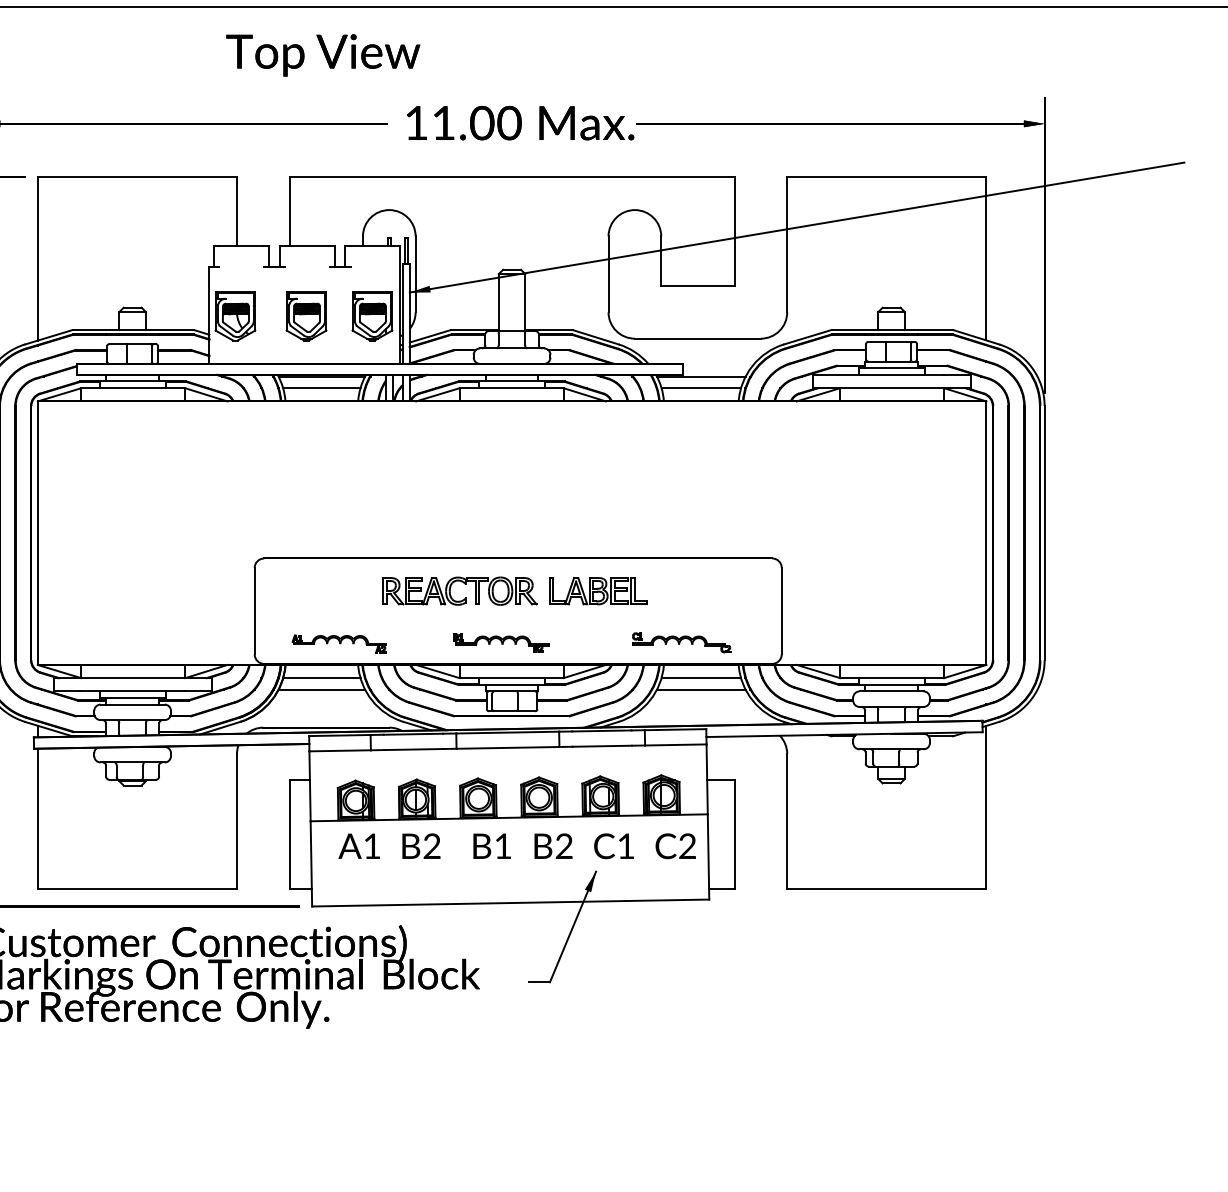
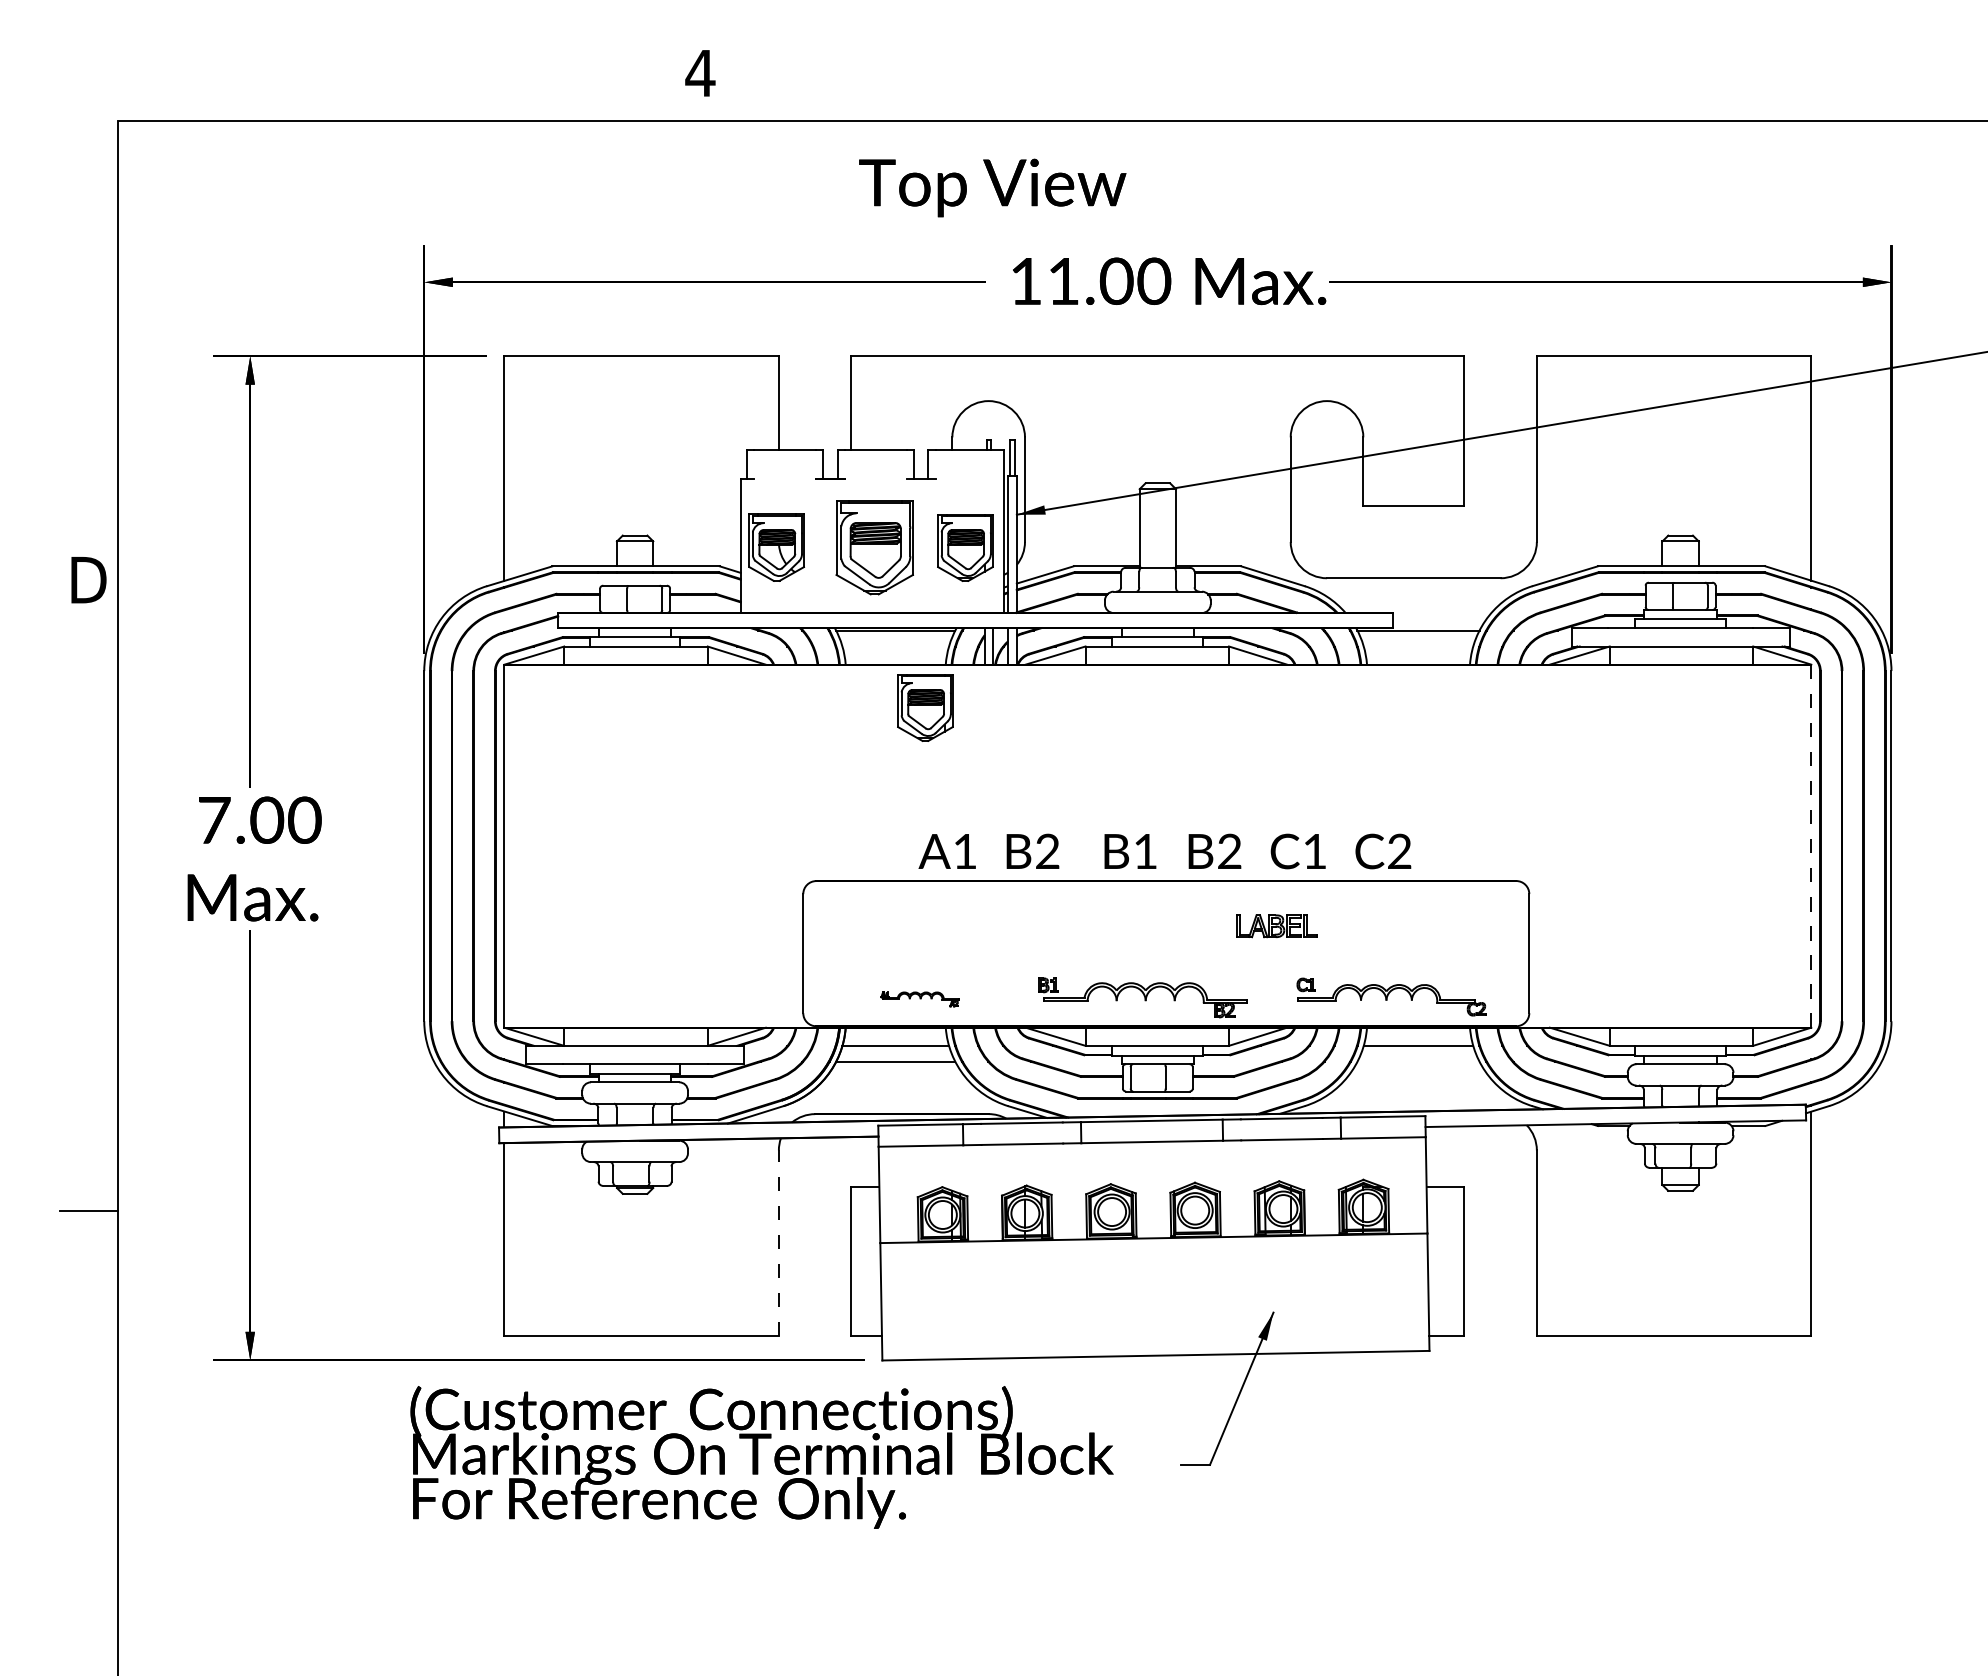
text: (323, 55) -> (992, 187), moved
part: (306, 316) -> (874, 547), size x1.4
line: (321, 388) -> (895, 646), removed
line: (701, 388) -> (1418, 646), removed
part: (343, 432) -> (925, 707), added
line: (986, 533) -> (1811, 846), solid -> dashed
part: (464, 584) -> (1092, 916), removed
part: (598, 591) -> (1276, 926), size x0.6
part: (500, 643) -> (1142, 997), size x1.6
part: (681, 643) -> (1391, 997), size x1.4
part: (339, 644) -> (919, 999), size x0.6
line: (701, 689) -> (1418, 1061), removed
line: (236, 821) -> (778, 1243), solid -> dashed
text: (516, 846) -> (1164, 851), moved

